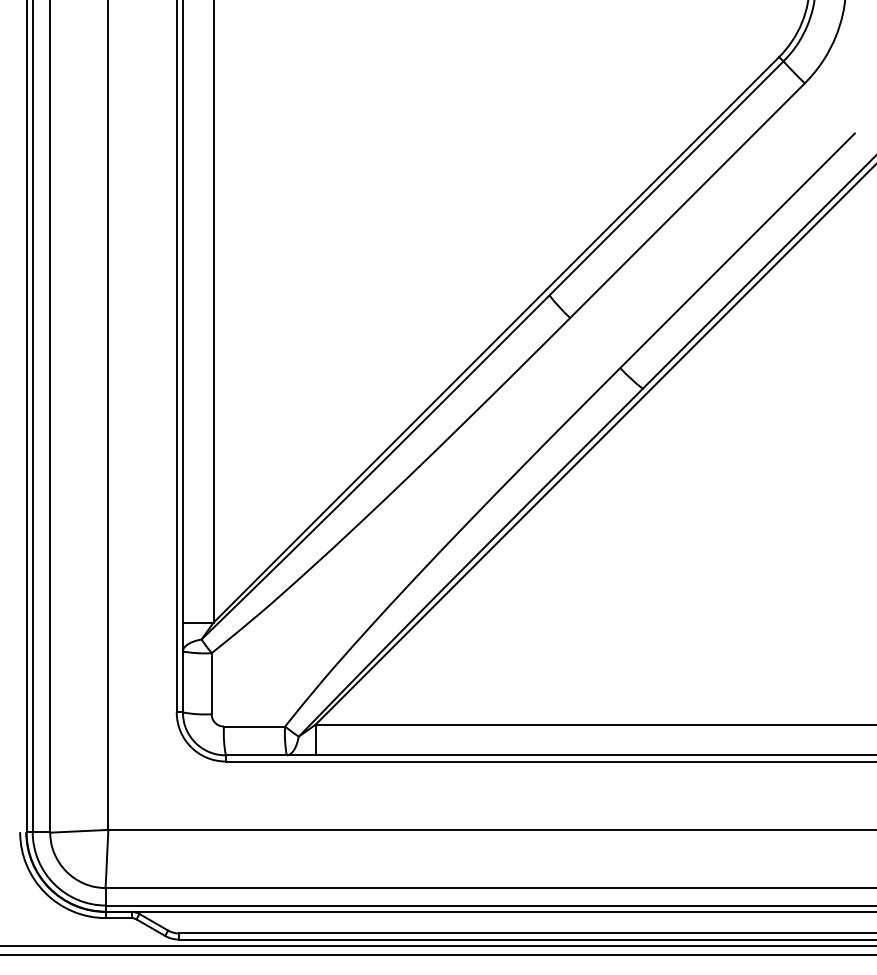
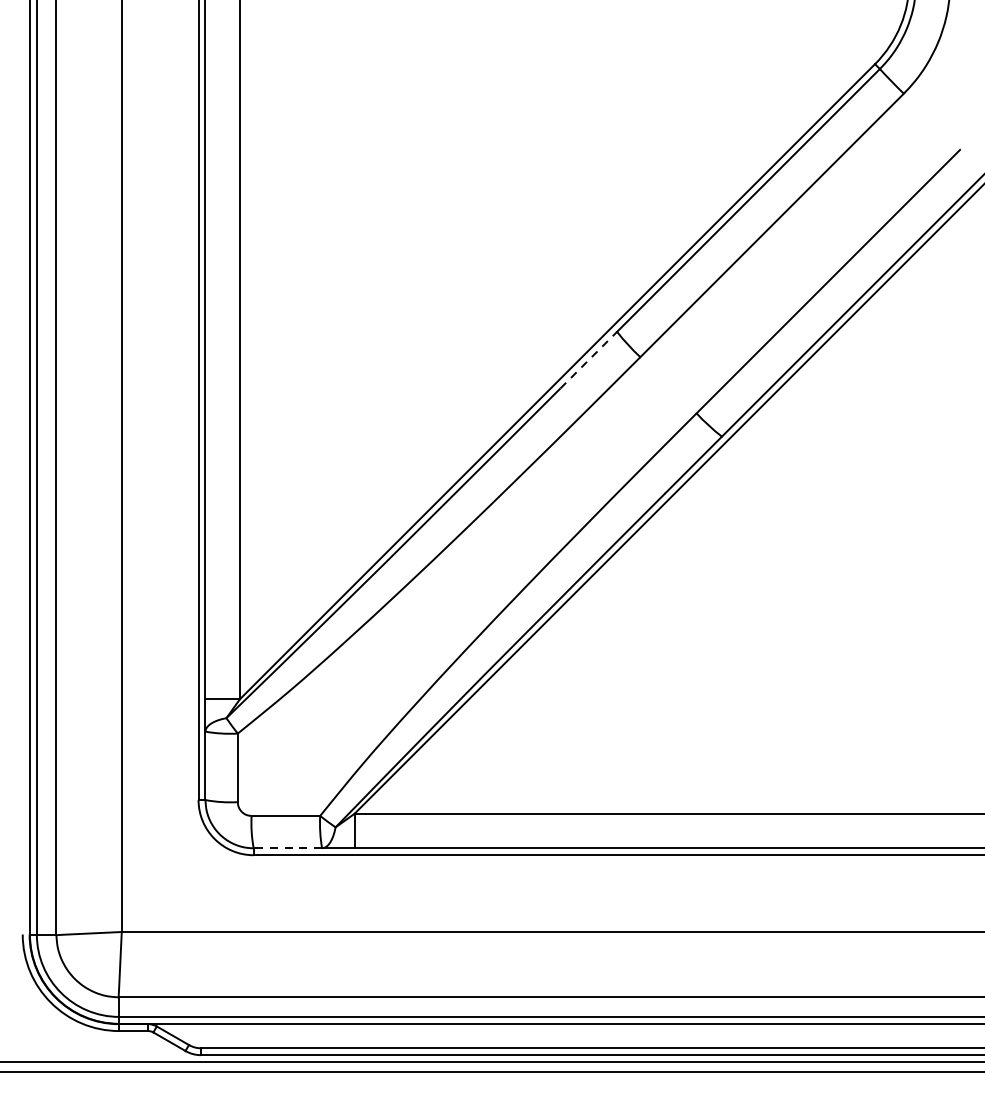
line: (524, 320) -> (589, 359), solid -> dashed
line: (255, 755) -> (287, 848), solid -> dashed

